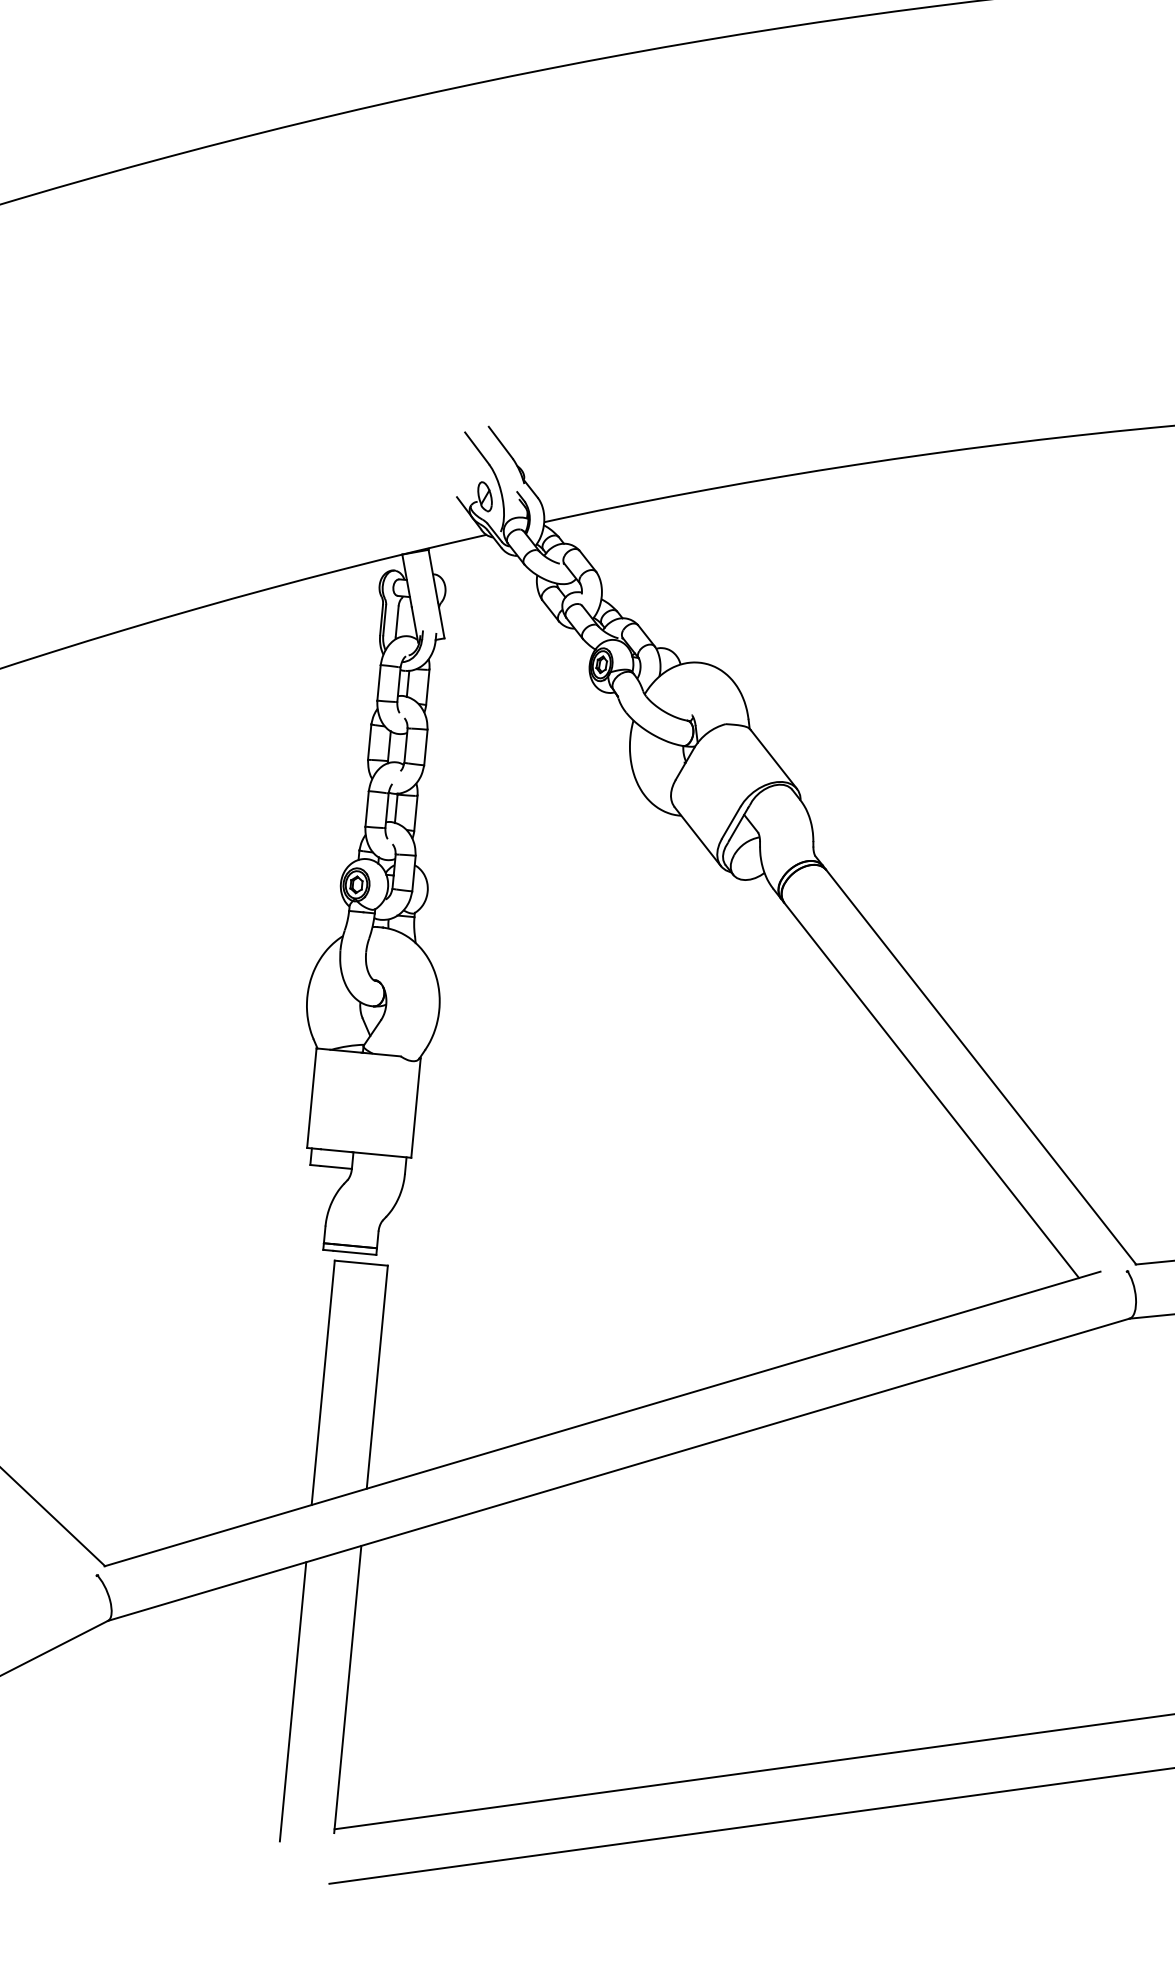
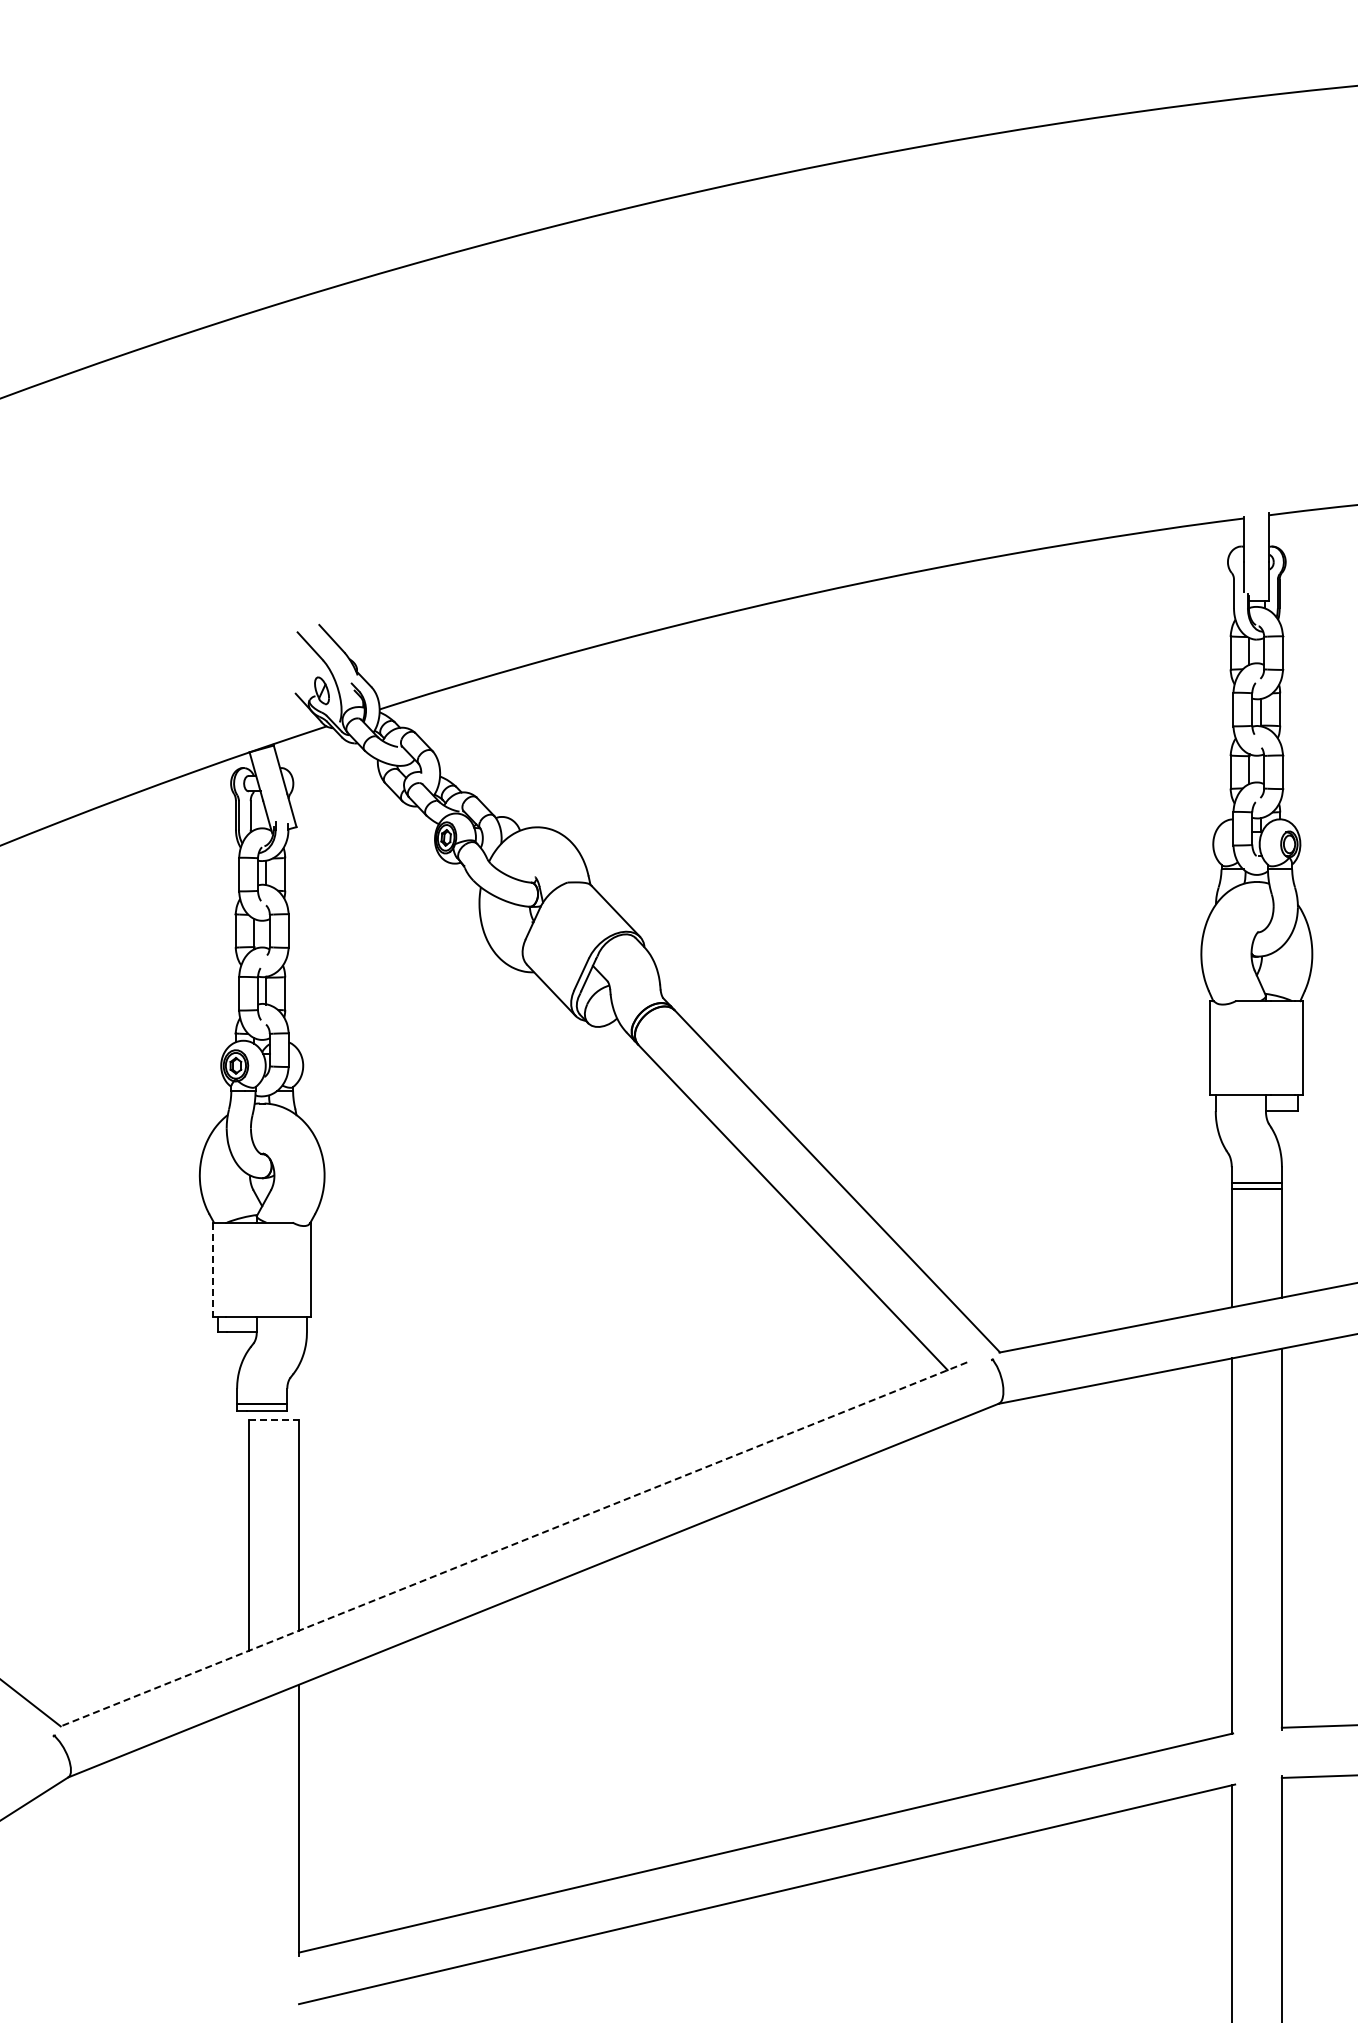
line: (311, 1099) -> (212, 1270), solid -> dashed
line: (361, 1262) -> (274, 1419), solid -> dashed
line: (602, 1418) -> (513, 1544), solid -> dashed
line: (292, 1701) -> (248, 1836), removed

